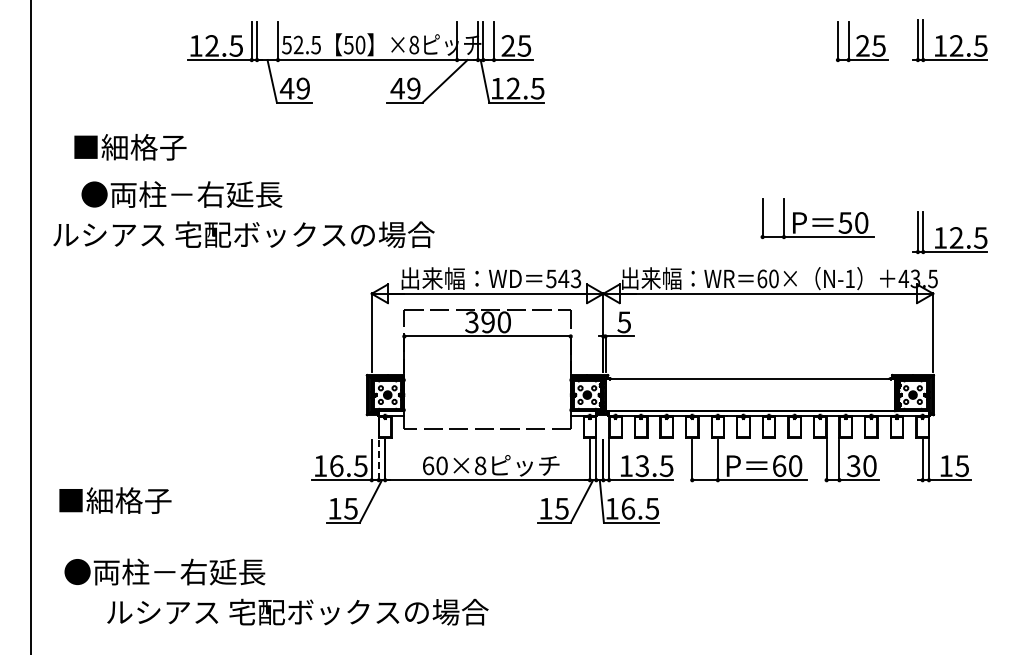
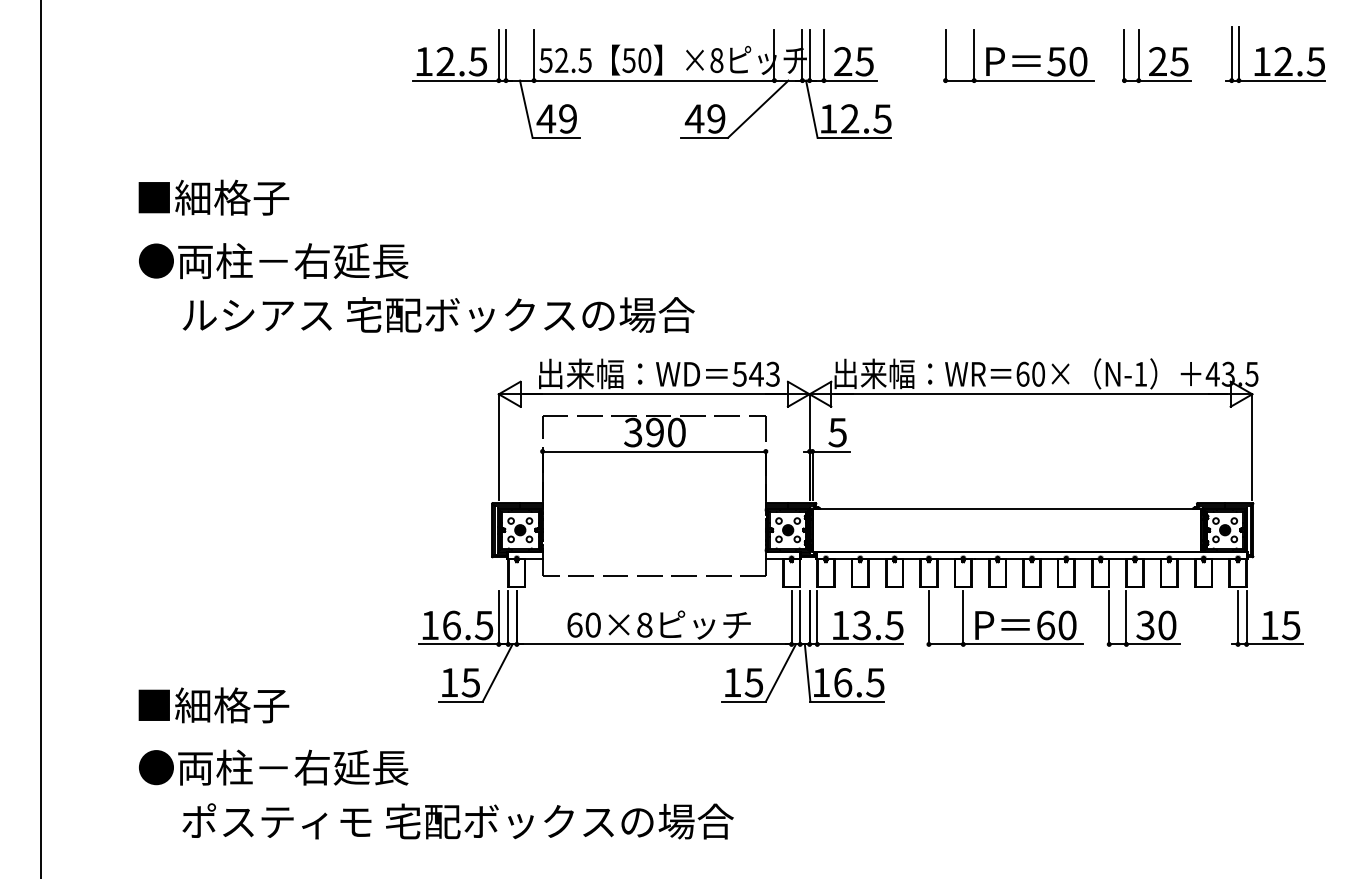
part: (365, 62) -> (651, 83), moved
text: (130, 147) -> (214, 197), moved
text: (181, 194) -> (273, 261), moved
part: (817, 218) -> (1019, 55), moved
part: (949, 232) -> (1274, 312), removed
text: (243, 234) -> (438, 314), moved
line: (378, 460) -> (507, 617), dashed -> solid
text: (115, 500) -> (214, 705), moved
text: (164, 571) -> (273, 766), moved
text: (326, 611) -> (438, 820), ルシアス 宅配ボックスの場合 -> ポスティモ 宅配ボックスの場合

